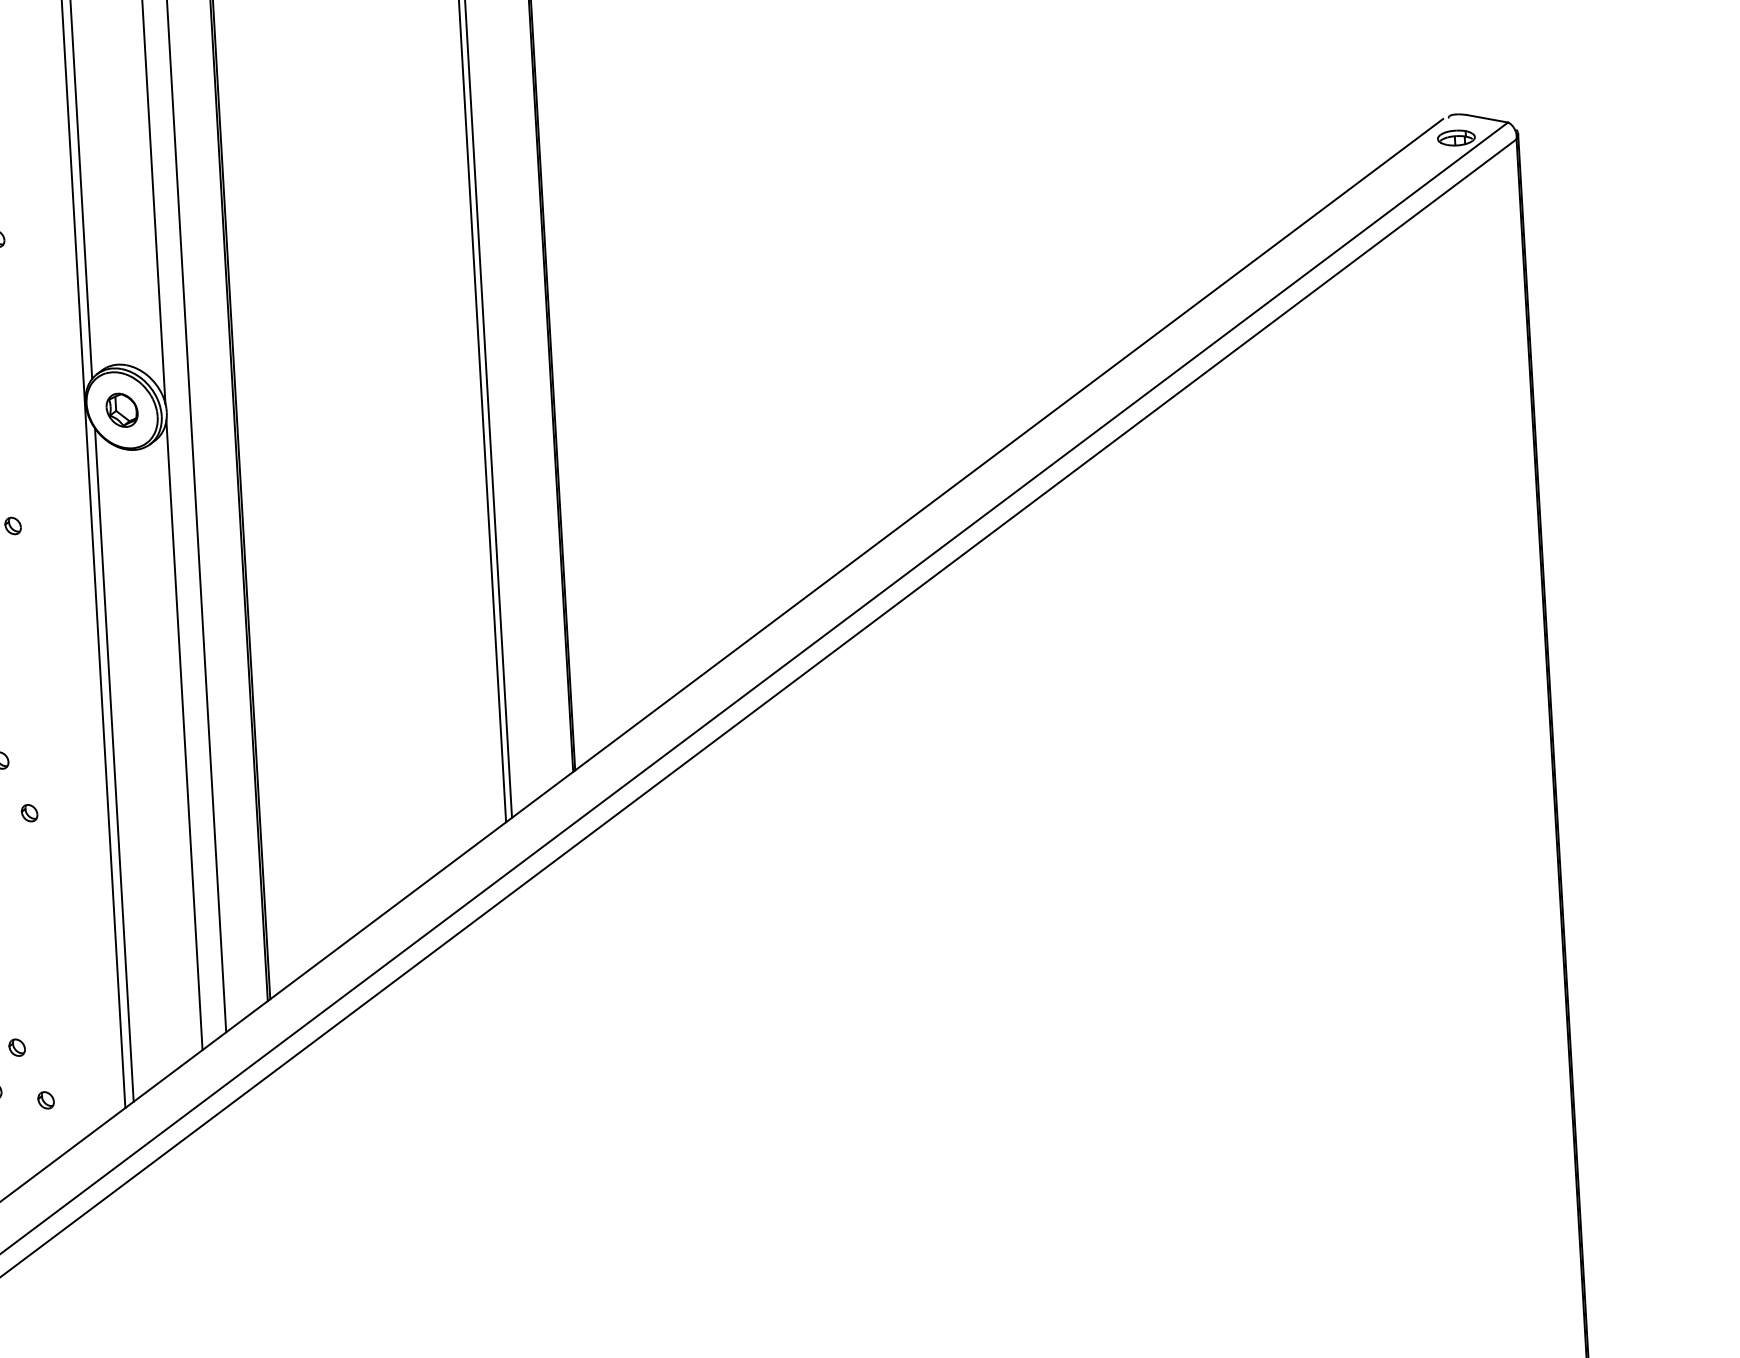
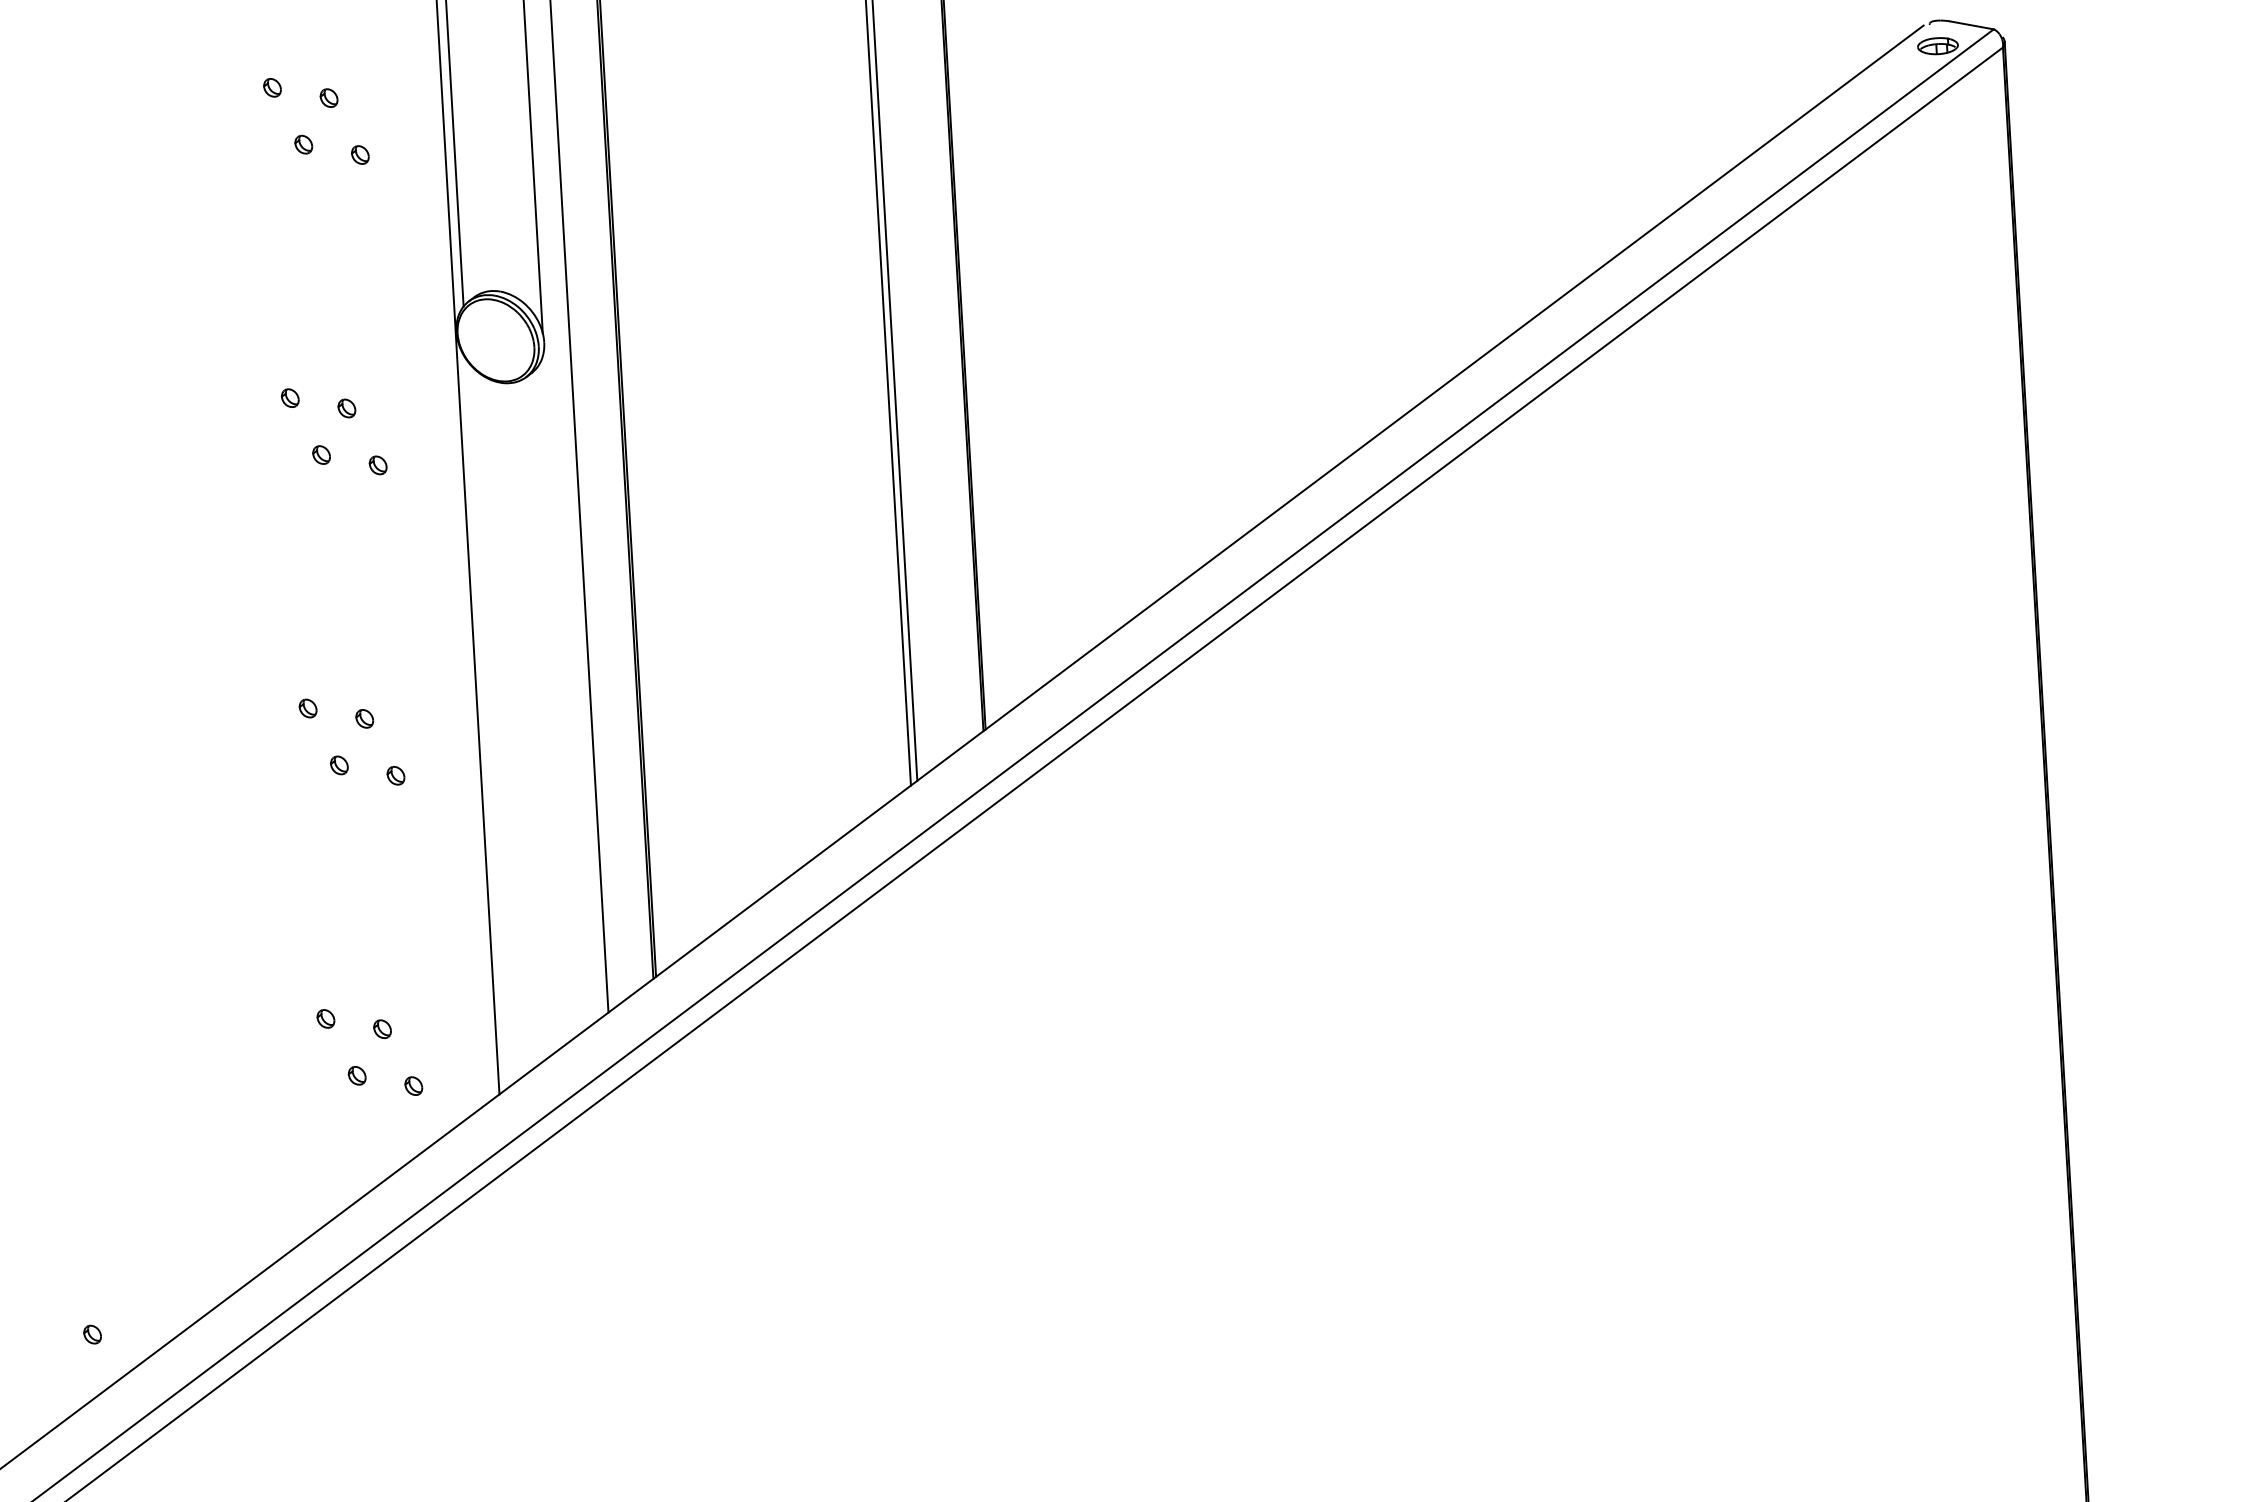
part: (121, 410) -> (495, 340), removed
line: (183, 735) -> (562, 691), removed
line: (114, 764) -> (487, 723), removed

